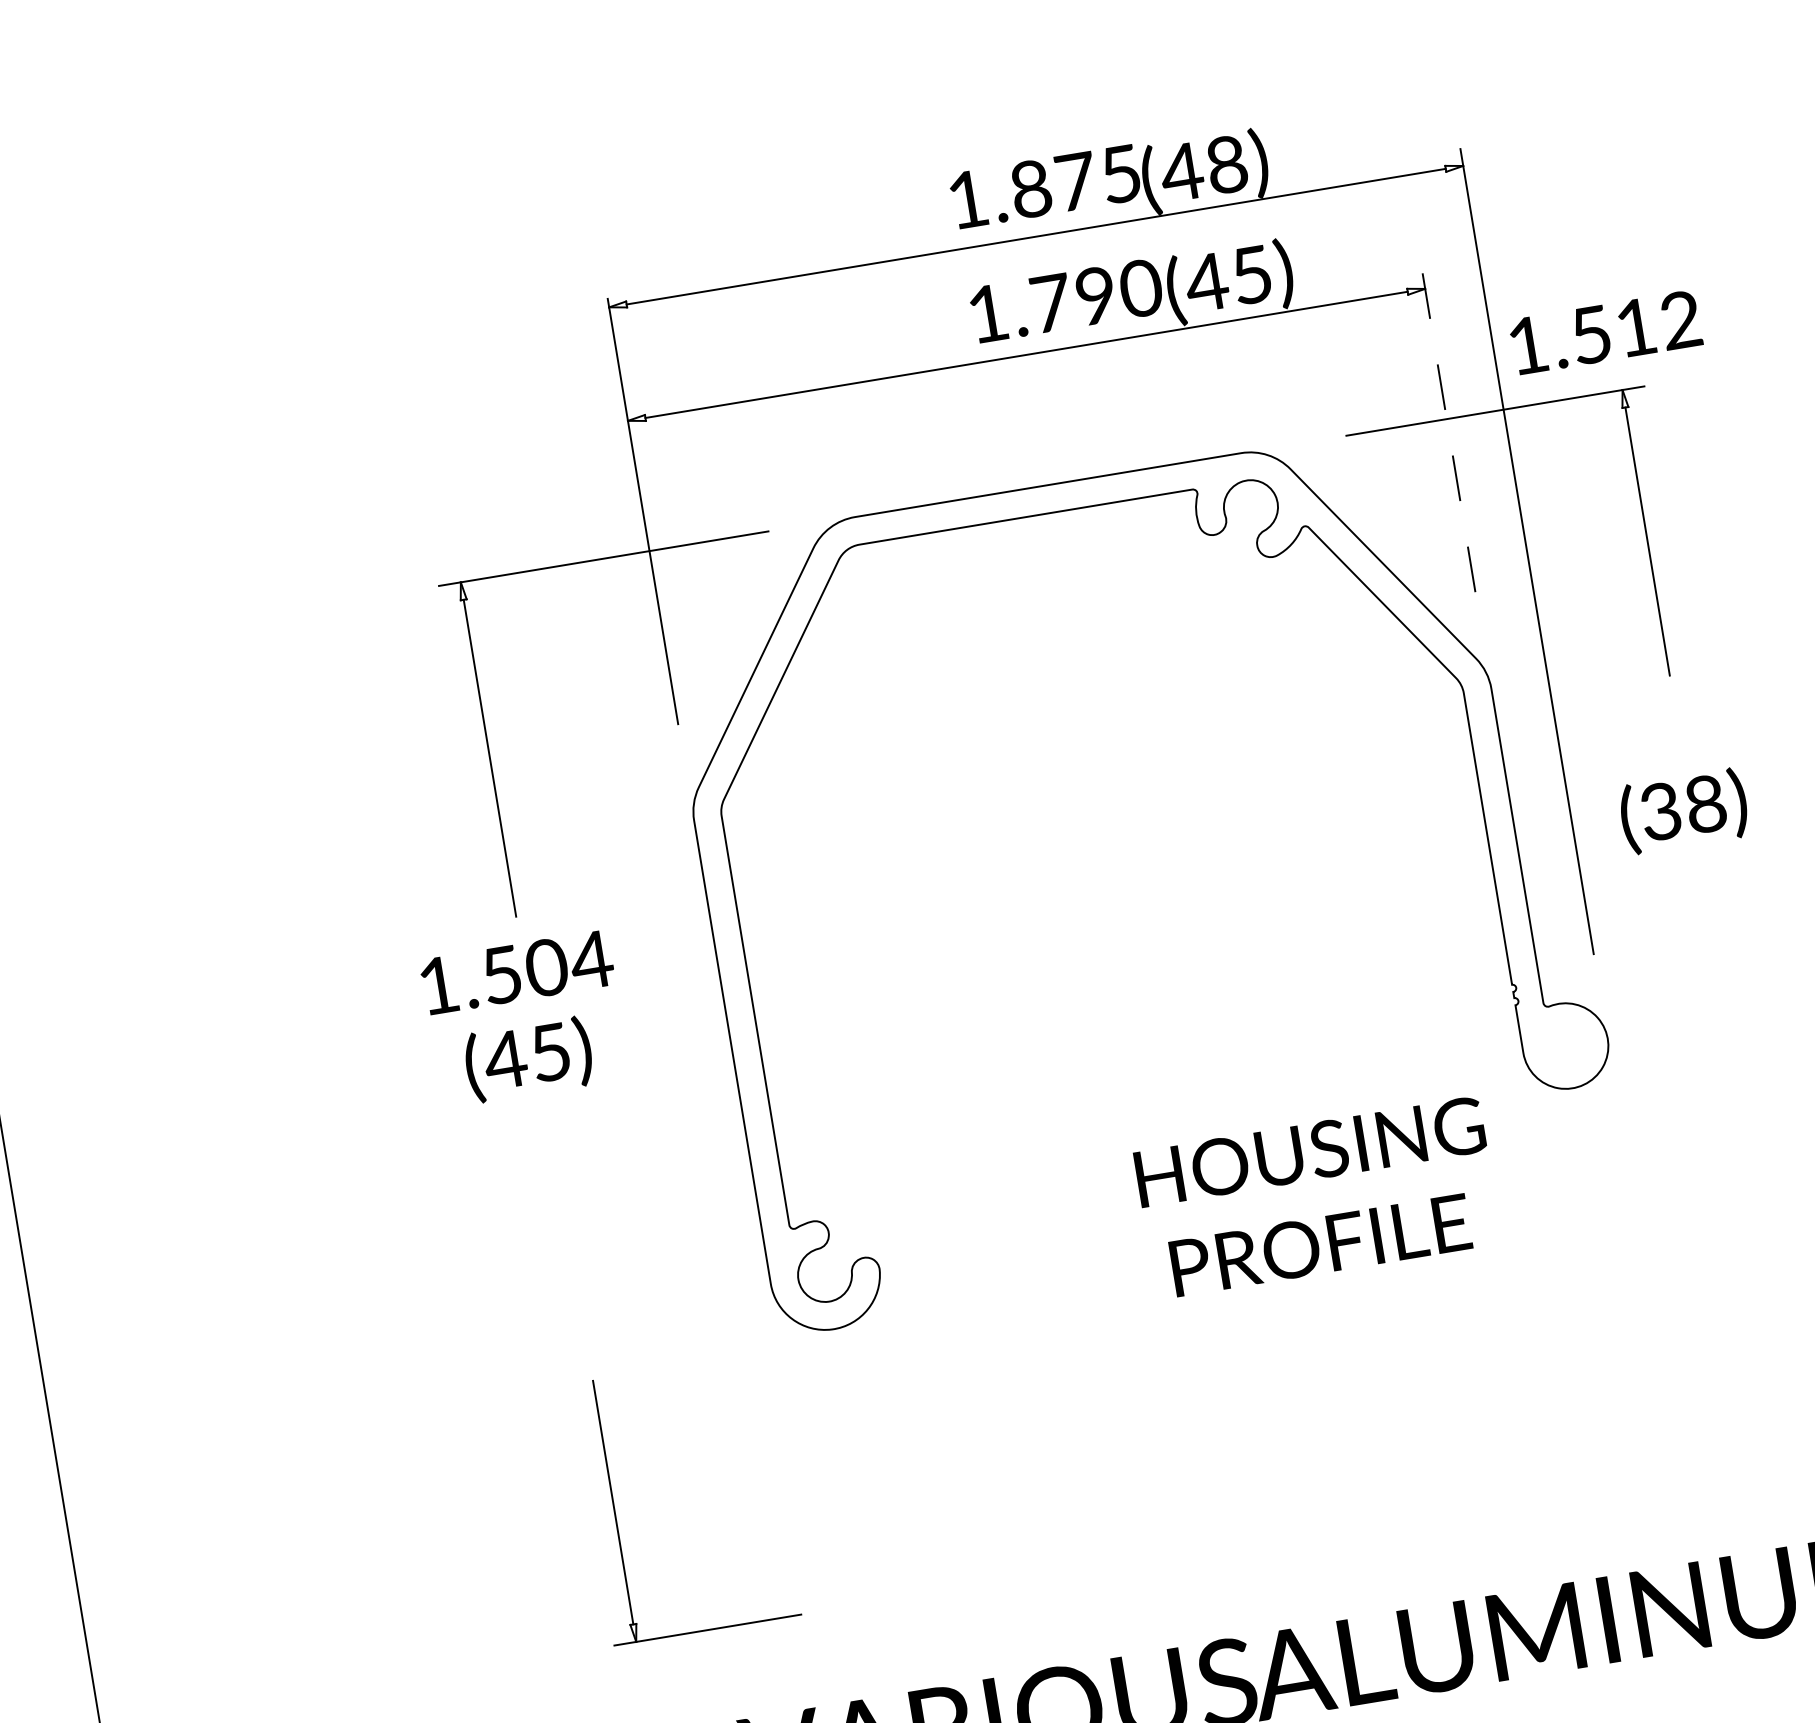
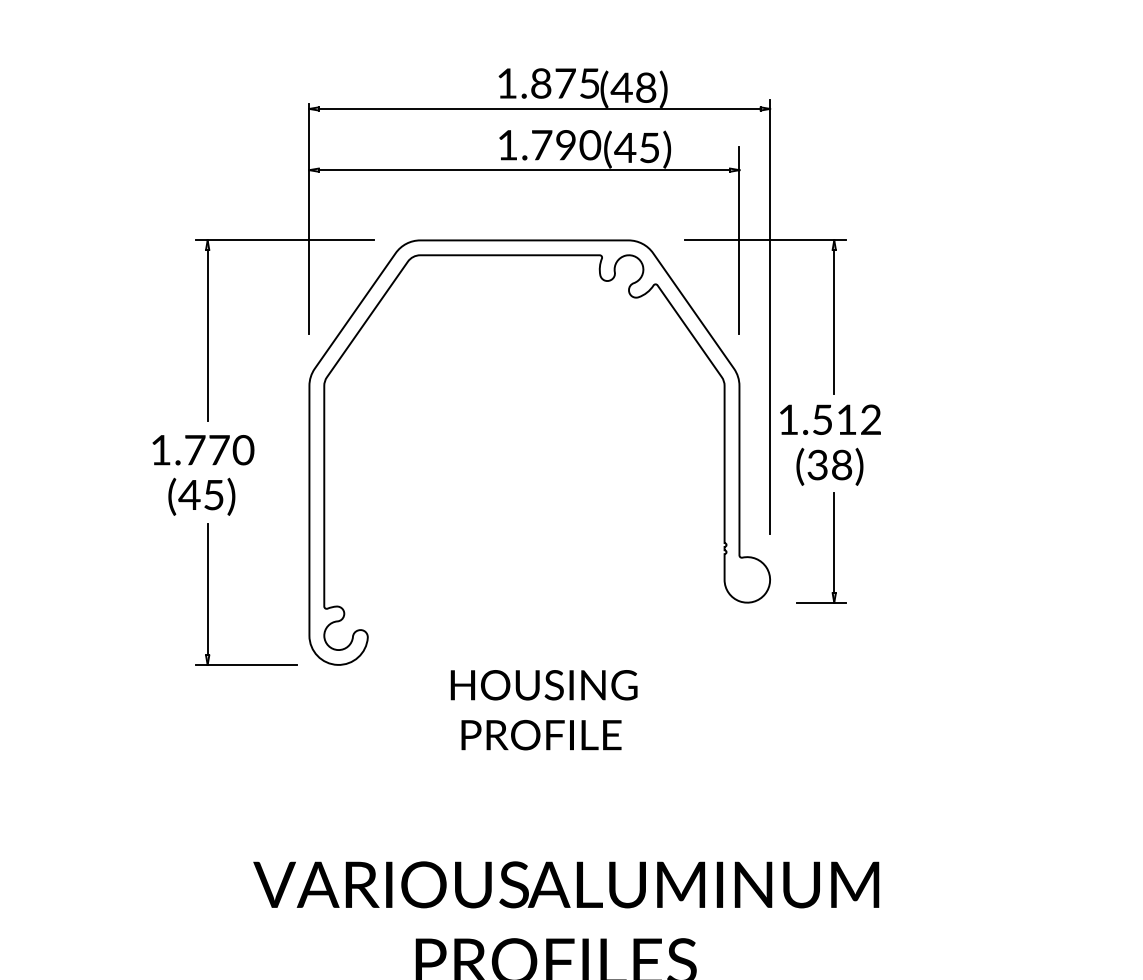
text: (1605, 332) -> (830, 419), moved
line: (1446, 419) -> (739, 240), dashed -> solid
part: (1715, 959) -> (833, 547), added
text: (547, 968) -> (219, 450), 1.504 -> 1.770
text: (1316, 1198) -> (543, 710), moved
part: (616, 1511) -> (208, 594), moved

